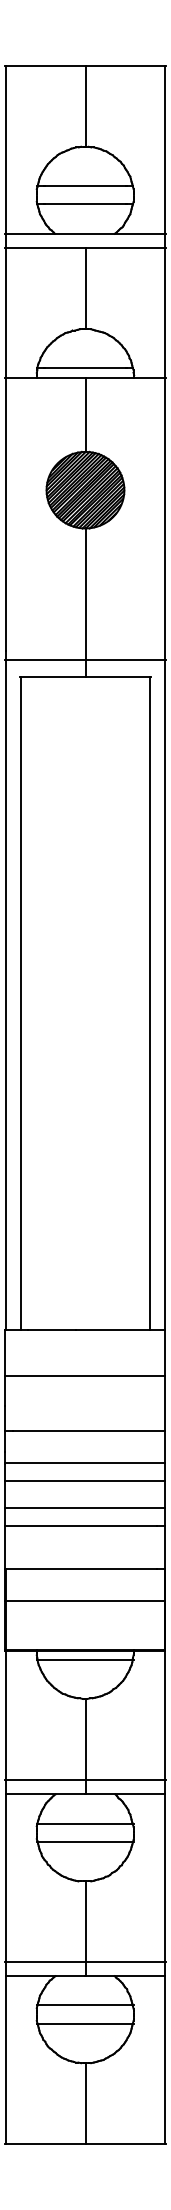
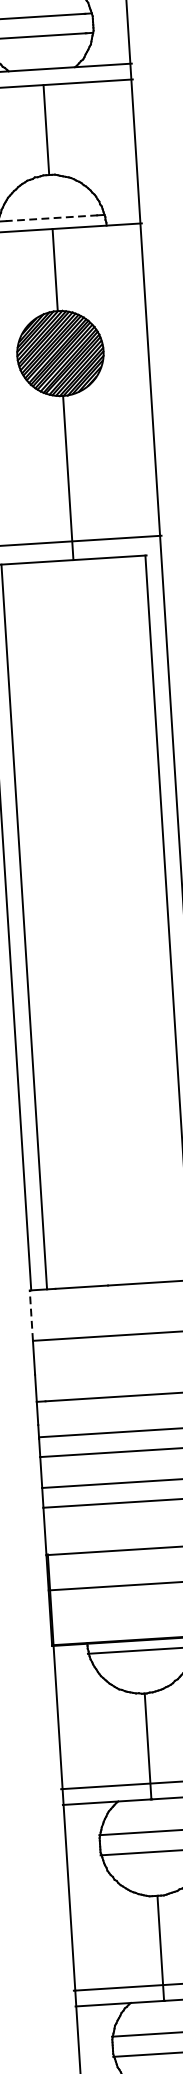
line: (85, 368) -> (51, 218), solid -> dashed
line: (4, 1353) -> (30, 1316), solid -> dashed

